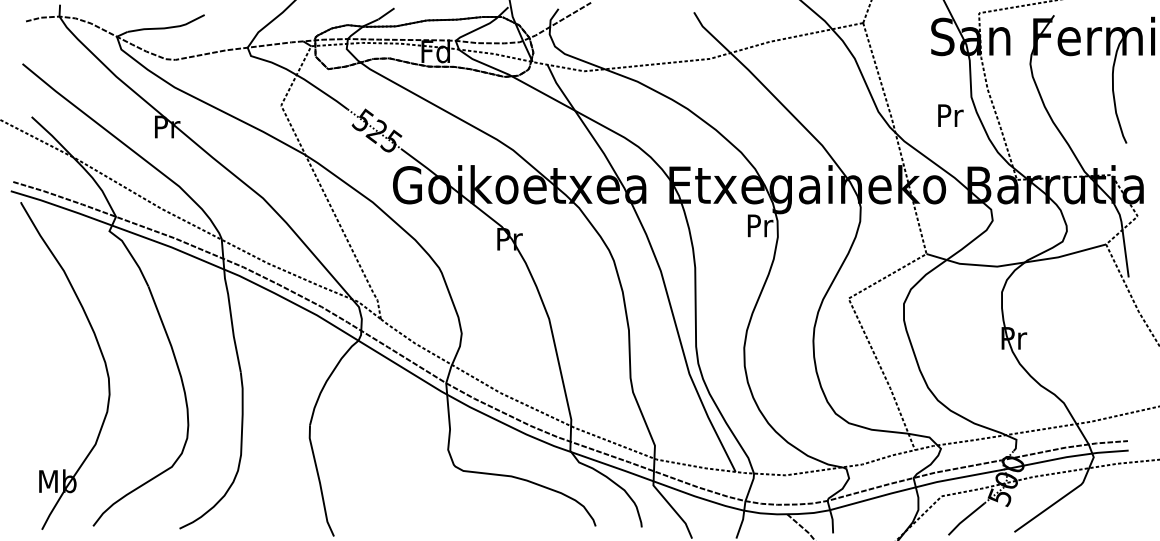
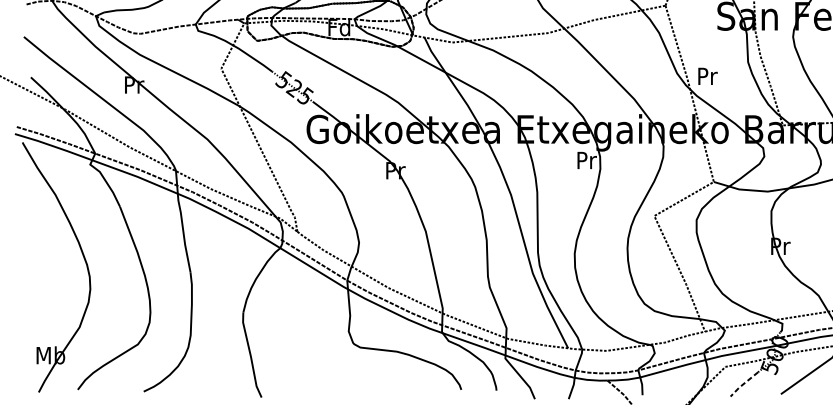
text: (950, 115) -> (707, 76), moved
line: (965, 519) -> (743, 384), solid -> dashed

